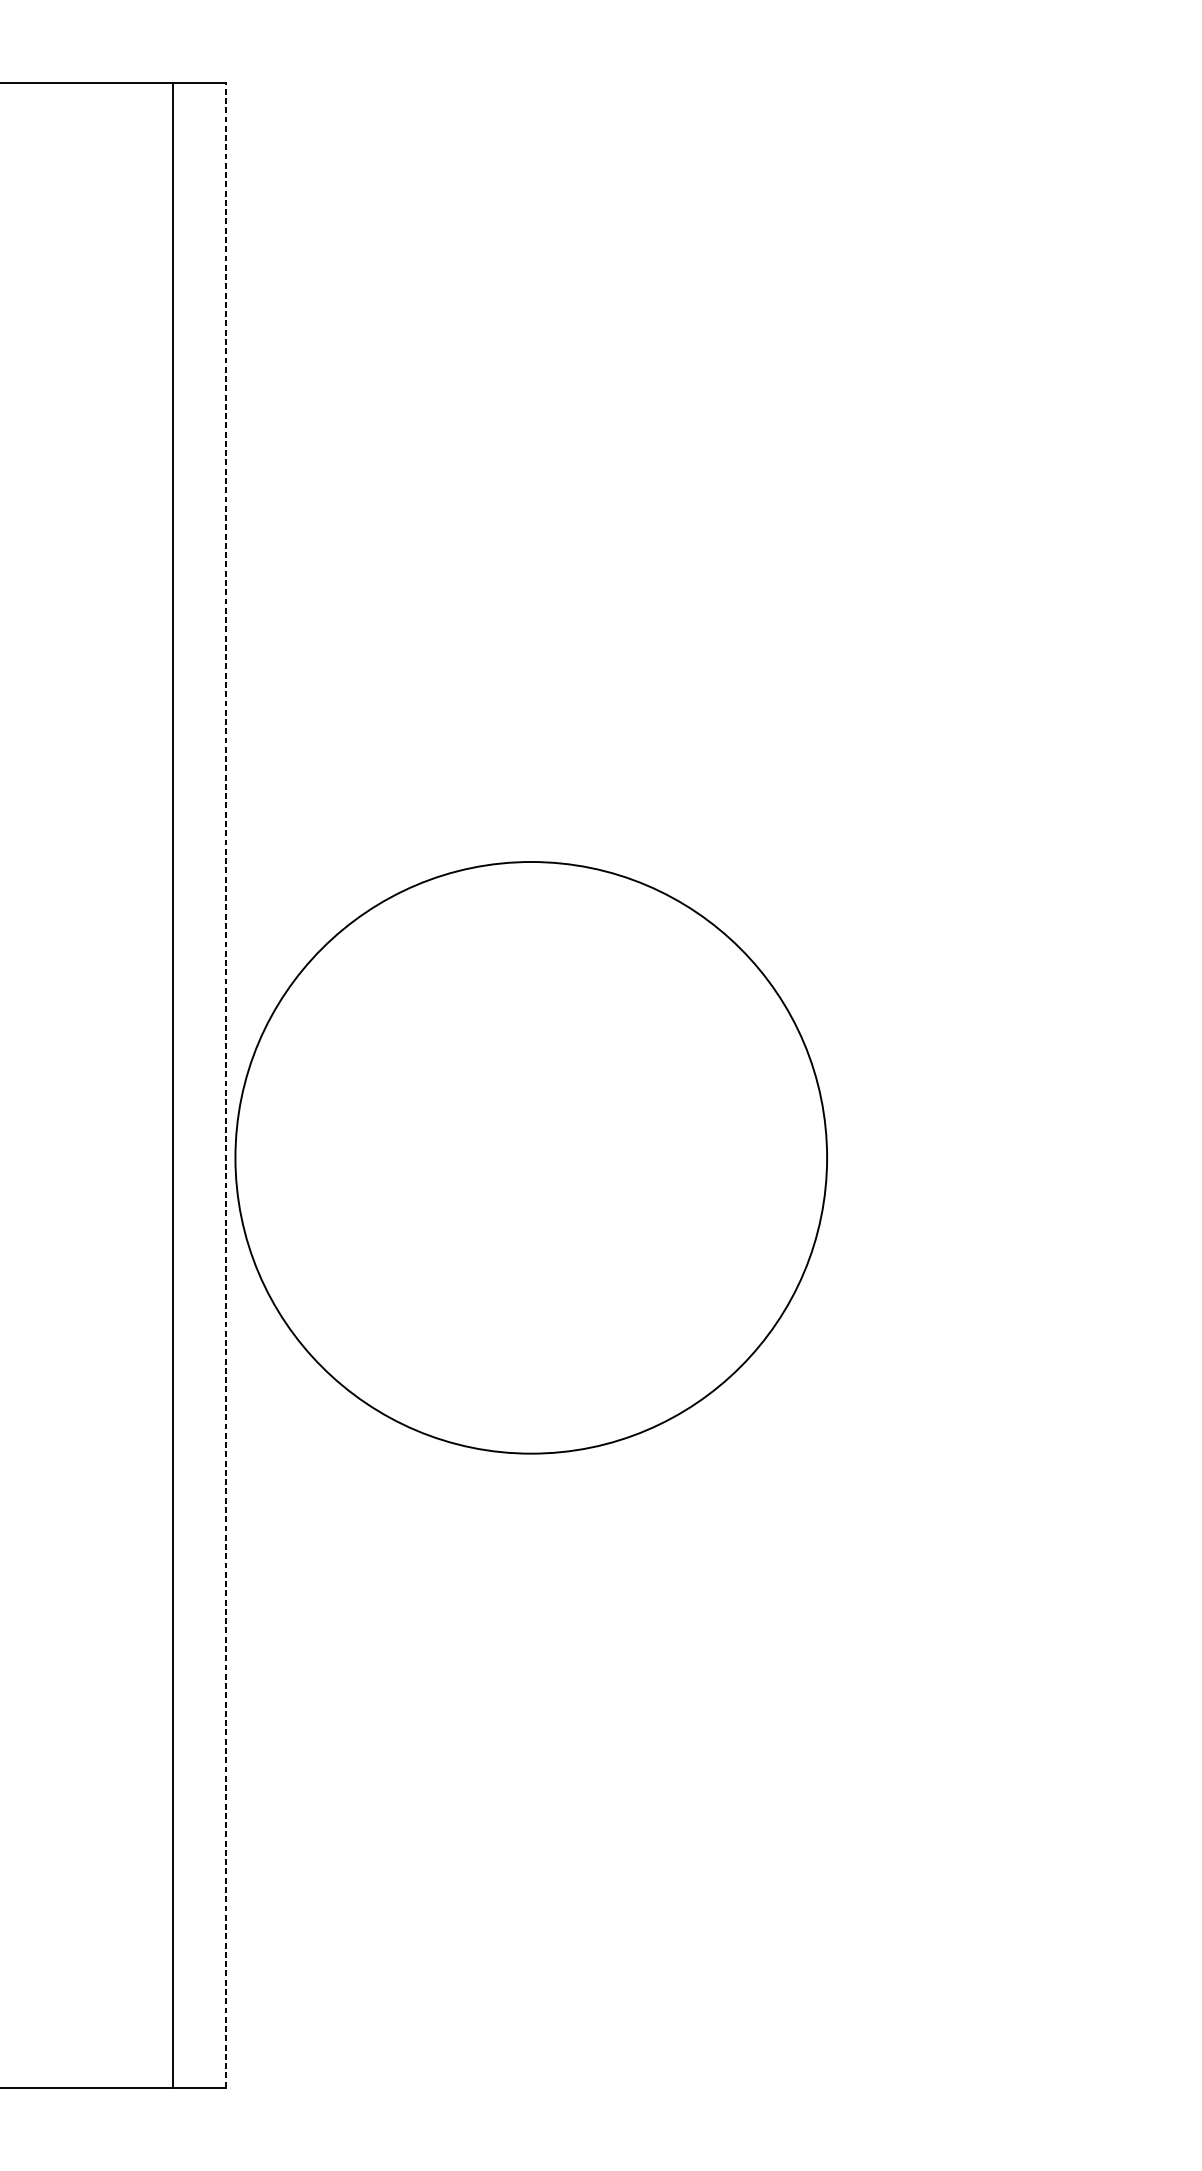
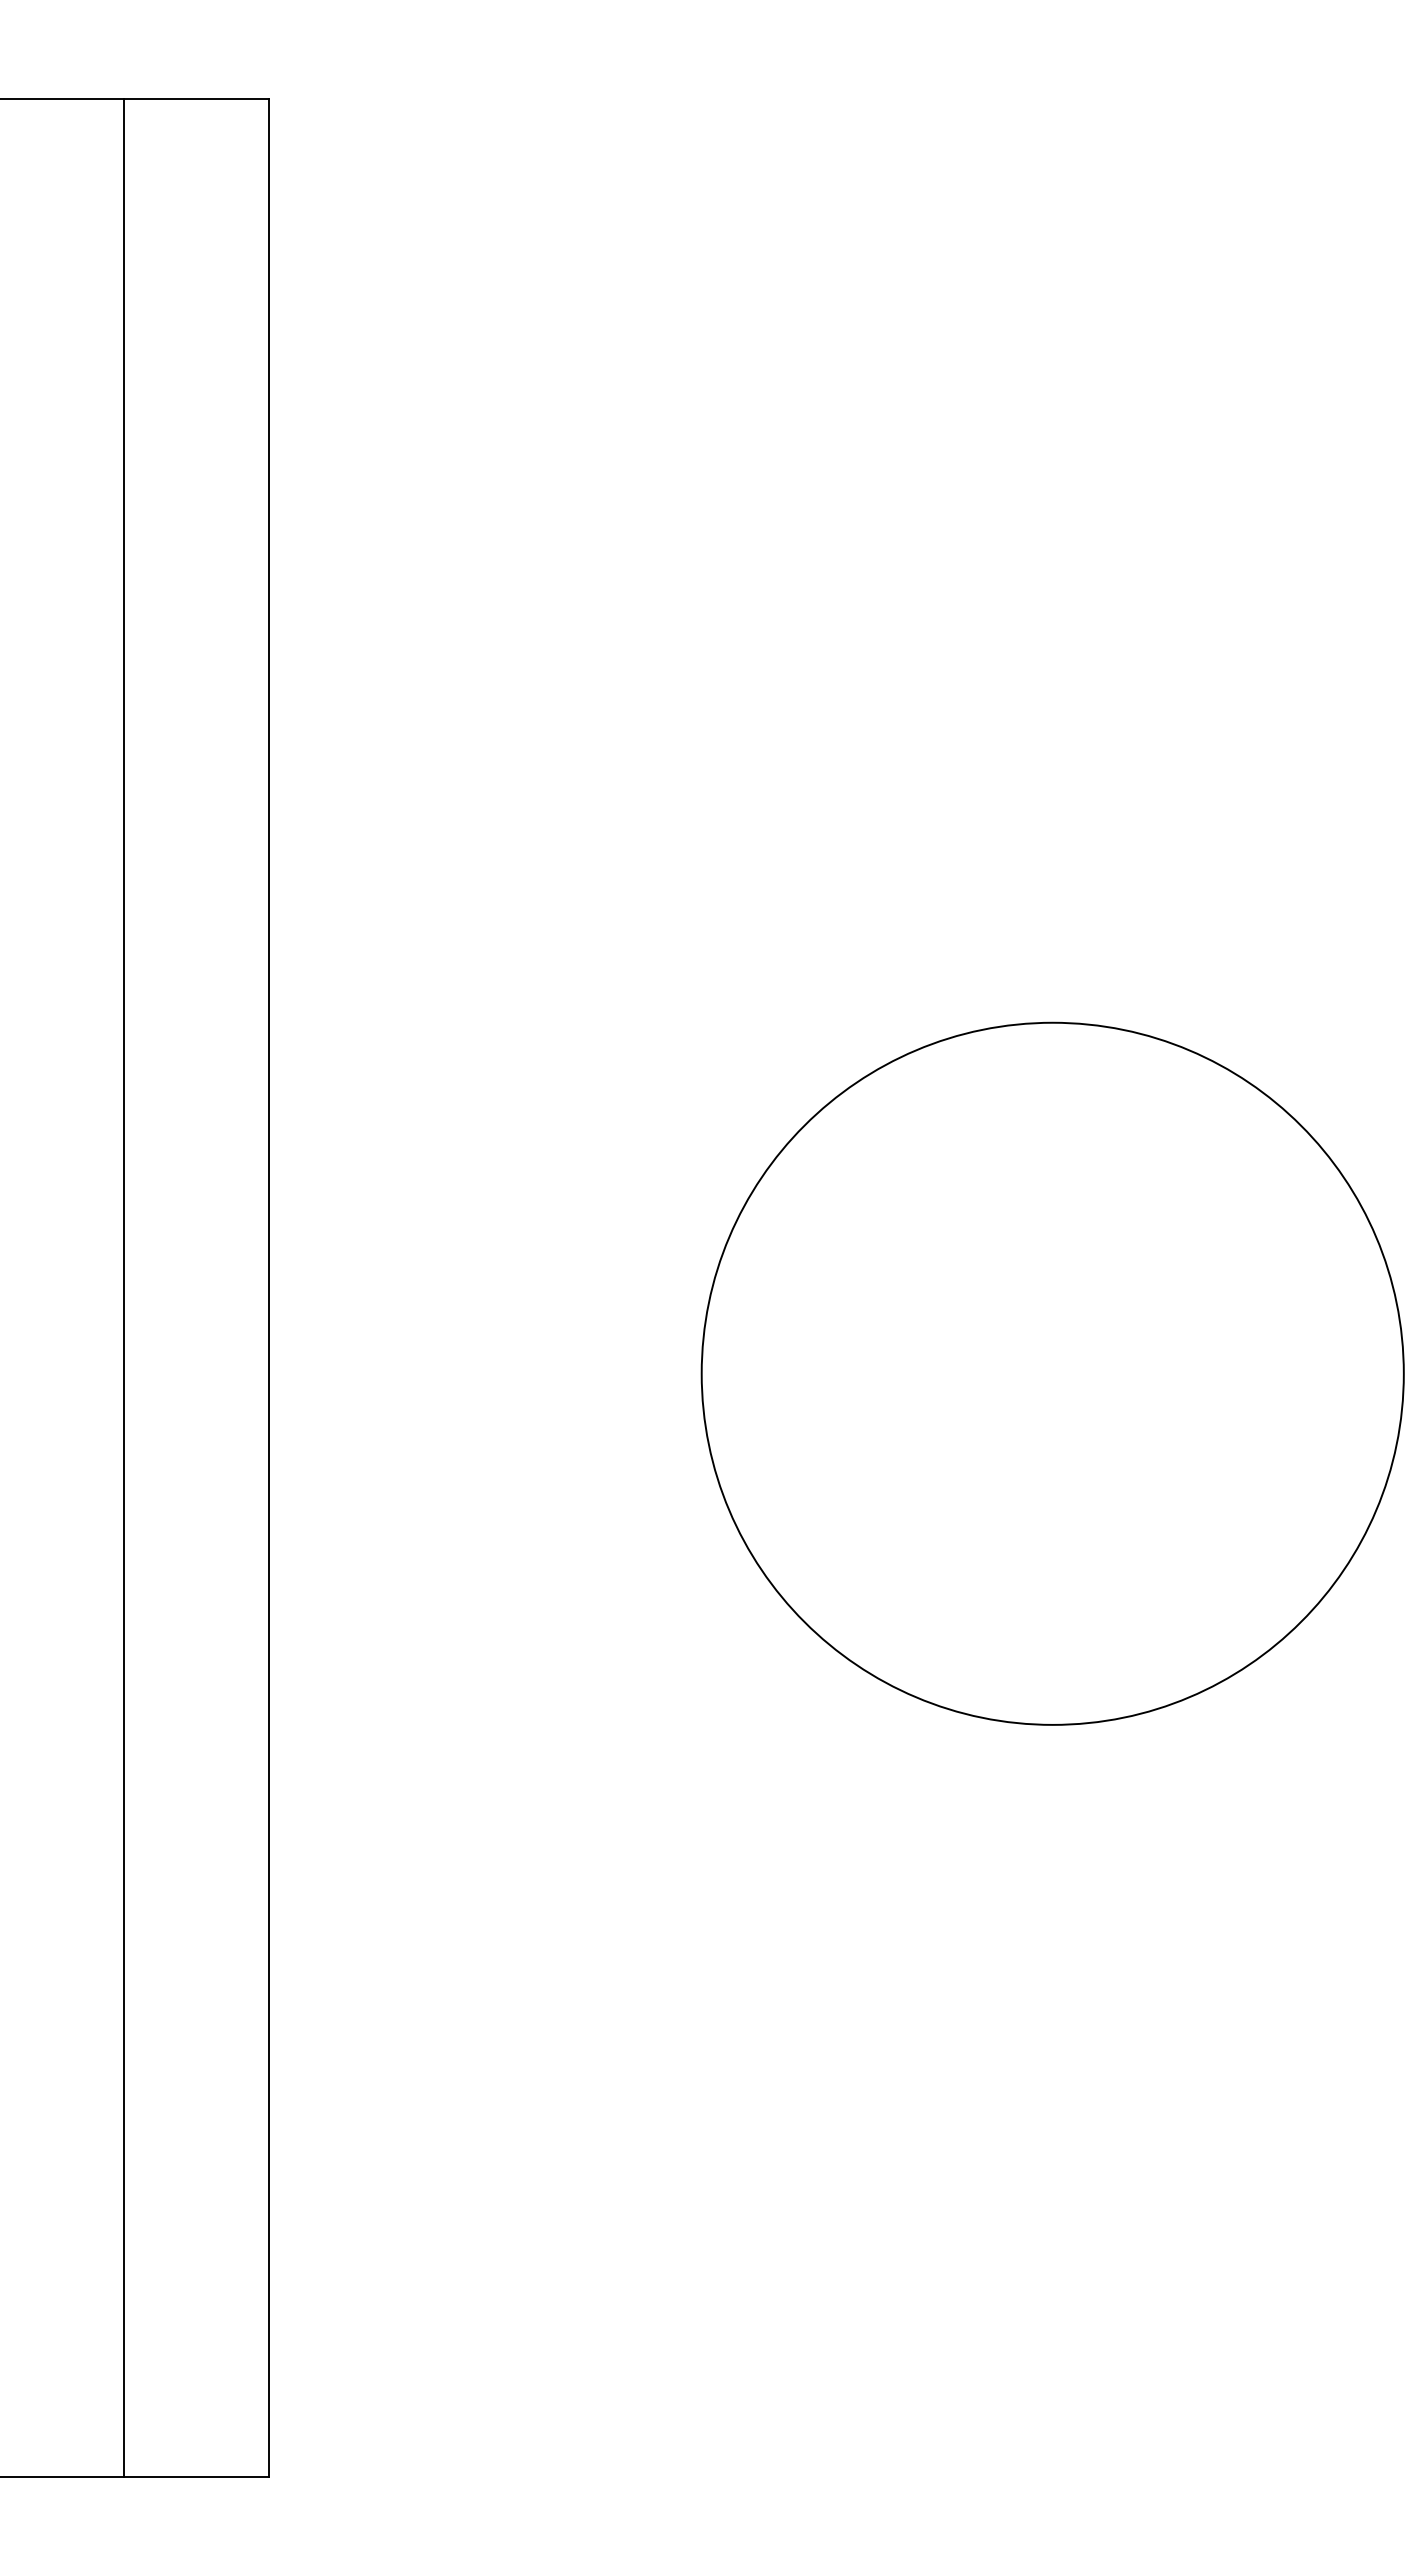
line: (172, 1085) -> (124, 1287), moved
line: (225, 1085) -> (268, 1287), dashed -> solid
circle: (531, 1157) -> (1052, 1373), moved

